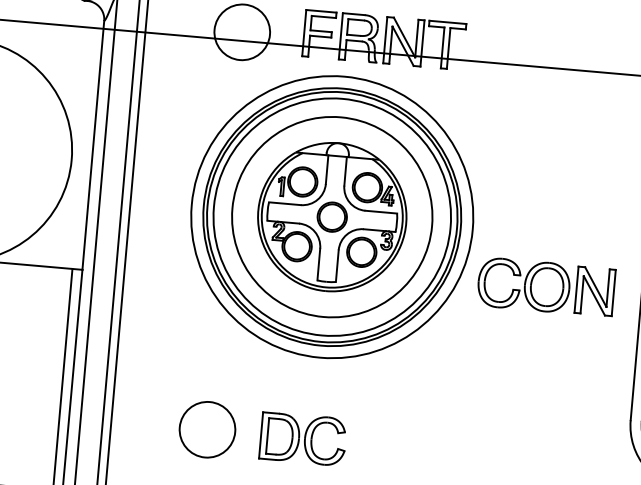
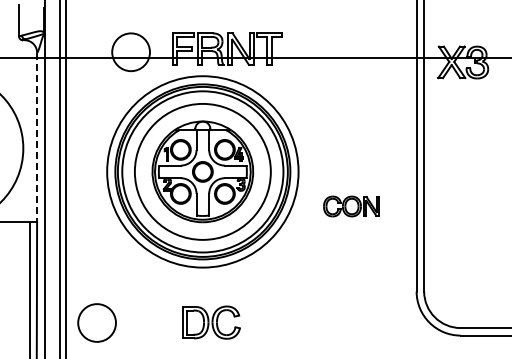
line: (93, 145) -> (37, 137), solid -> dashed
part: (546, 287) -> (351, 206), size x0.6
circle: (206, 428) -> (96, 322), moved
part: (303, 438) -> (211, 322), moved

